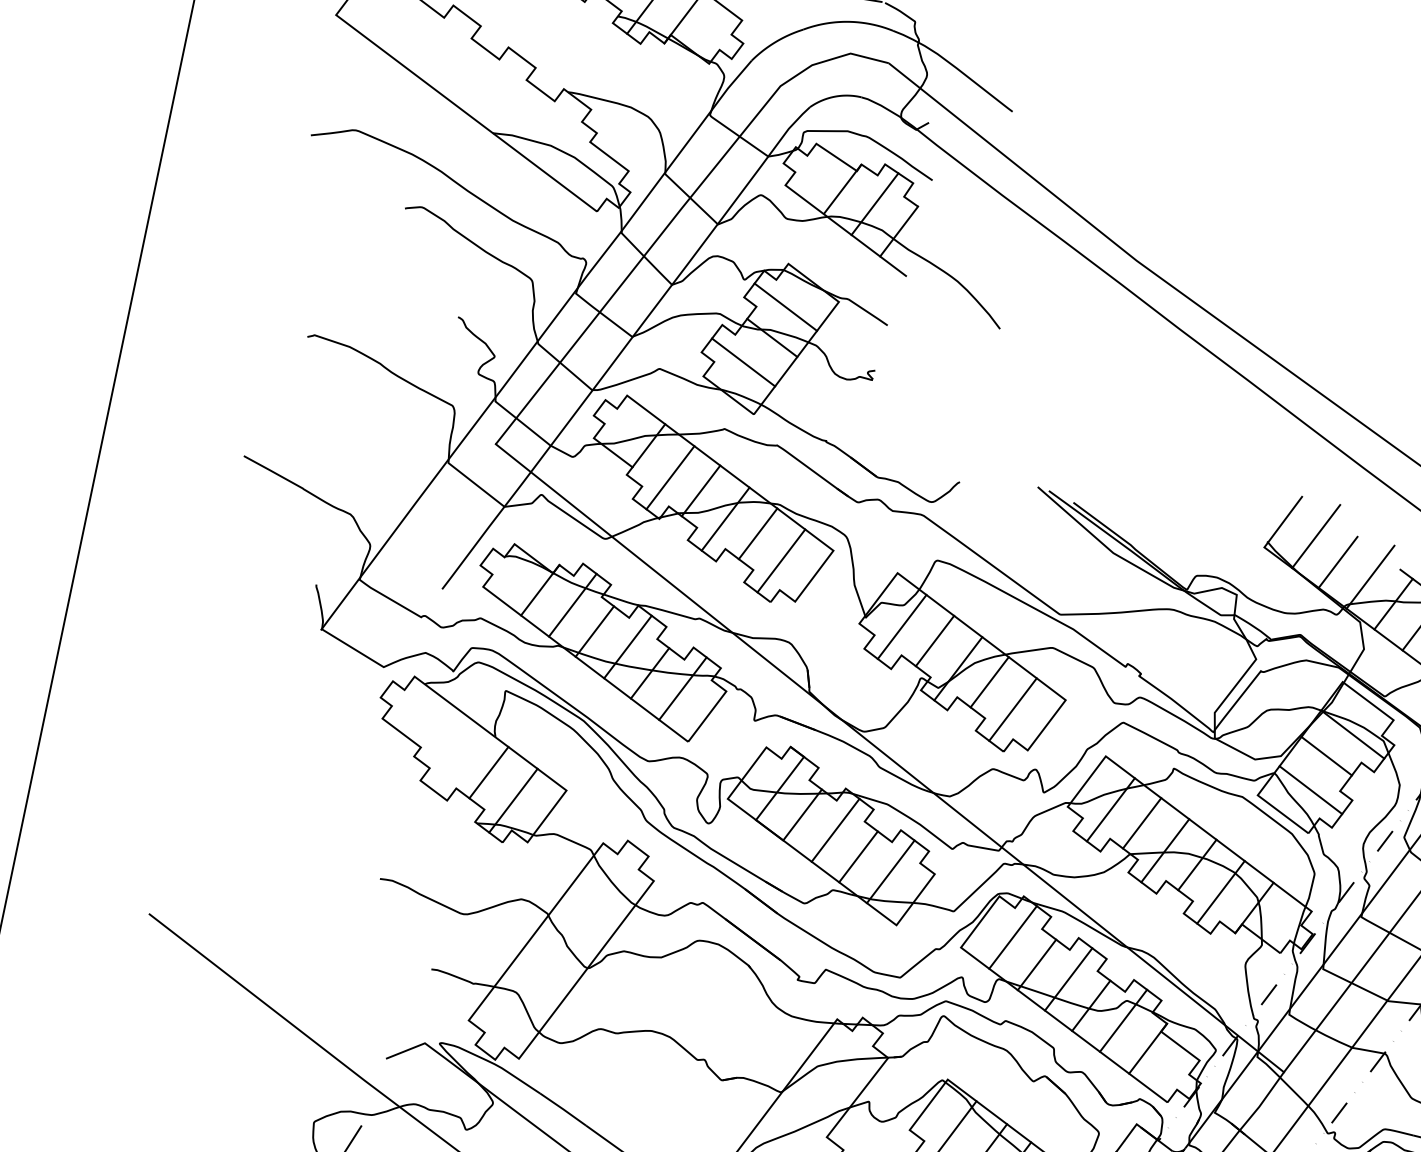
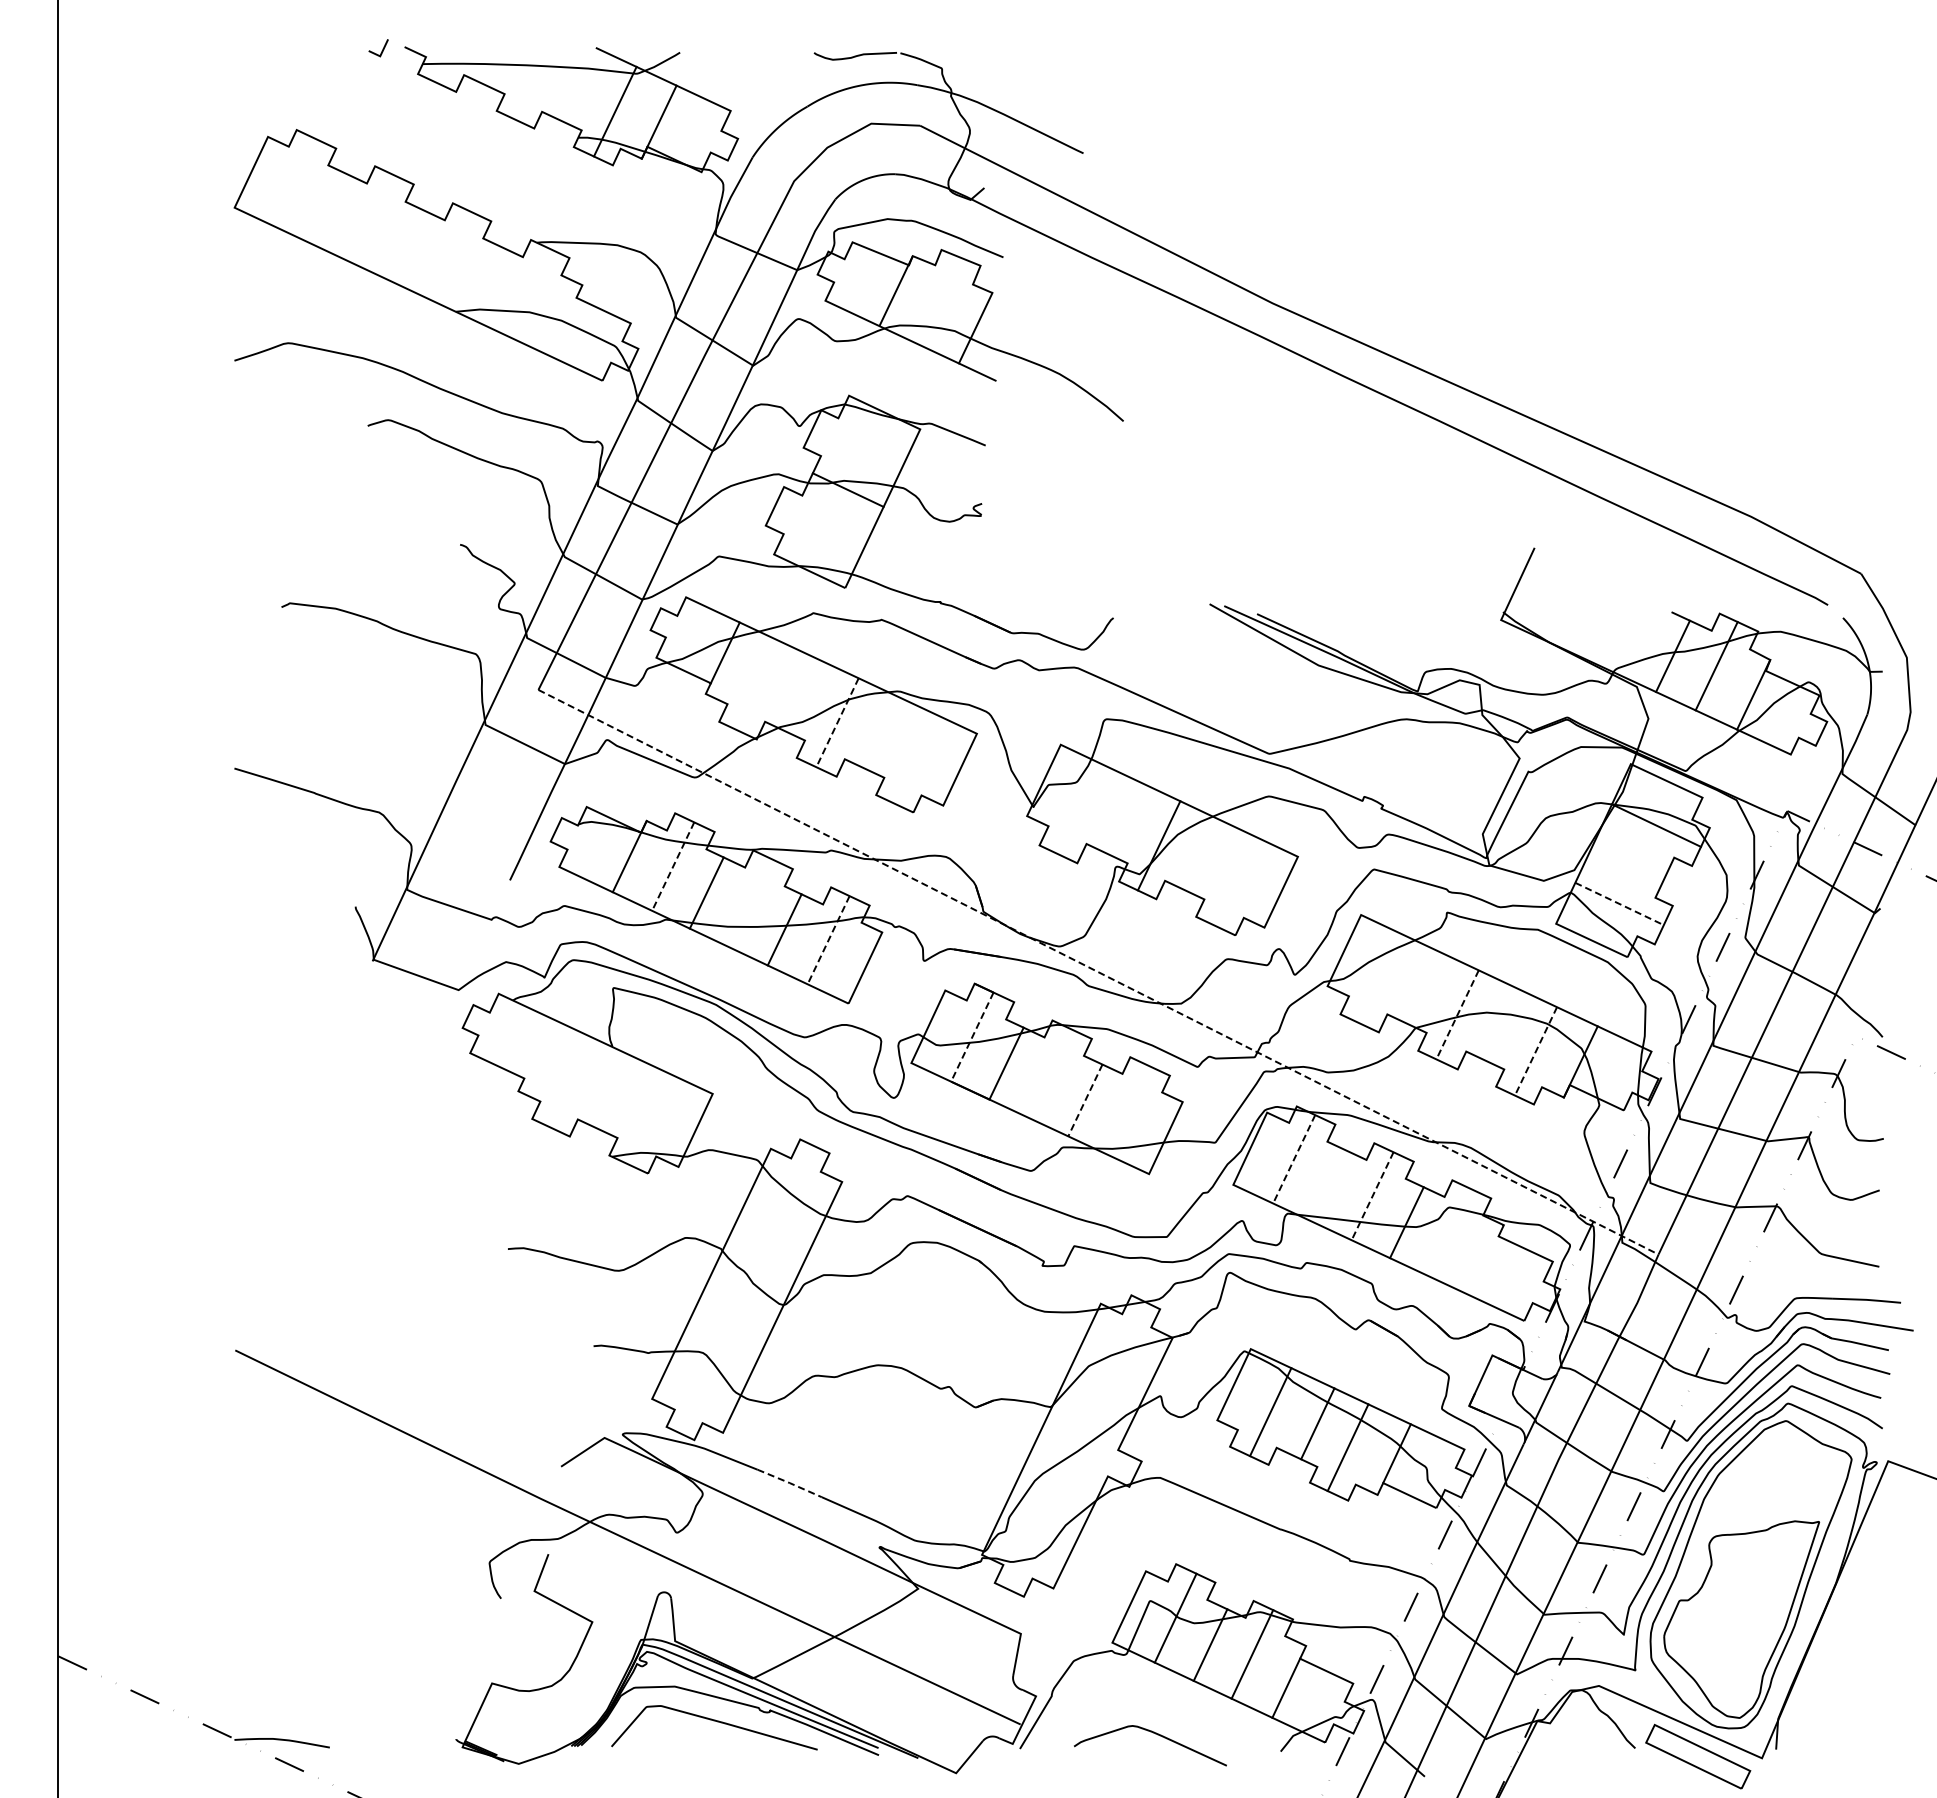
line: (875, 203) -> (939, 300), removed
line: (785, 307) -> (856, 449), removed
line: (743, 362) -> (819, 527), removed
line: (670, 477) -> (759, 685), removed
line: (701, 490) -> (800, 694), removed
line: (725, 519) -> (837, 723), solid -> dashed
line: (757, 533) -> (880, 732), removed
line: (1316, 536) -> (1561, 593), removed
line: (780, 560) -> (915, 759), removed
line: (1337, 562) -> (1594, 619), removed
line: (1370, 576) -> (1637, 628), removed
line: (573, 605) -> (673, 866), solid -> dashed
line: (901, 627) -> (1079, 809), removed
line: (934, 640) -> (1123, 817), removed
line: (628, 647) -> (751, 903), removed
line: (989, 681) -> (1200, 853), removed
line: (682, 688) -> (828, 940), solid -> dashed
line: (1013, 709) -> (1236, 881), removed
line: (1326, 756) -> (1629, 858), removed
line: (889, 758) -> (1098, 972), solid -> dashed
line: (488, 772) -> (613, 1091), removed
line: (780, 788) -> (972, 1037), solid -> dashed
line: (1311, 790) -> (1620, 904), solid -> dashed
line: (513, 800) -> (650, 1119), removed
line: (1110, 809) -> (1380, 978), removed
line: (1142, 822) -> (1422, 986), removed
line: (835, 829) -> (1050, 1073), removed
line: (1165, 851) -> (1457, 1015), solid -> dashed
line: (858, 856) -> (1085, 1100), solid -> dashed
line: (1197, 864) -> (1500, 1023), removed
line: (890, 871) -> (1128, 1110), removed
line: (1221, 892) -> (1536, 1051), solid -> dashed
line: (1013, 937) -> (1294, 1159), solid -> dashed
line: (1037, 964) -> (1330, 1186), removed
line: (1068, 979) -> (1372, 1196), solid -> dashed
line: (1123, 1020) -> (1449, 1232), removed
line: (1147, 1048) -> (1486, 1260), removed
line: (562, 1109) -> (789, 1483), solid -> dashed

